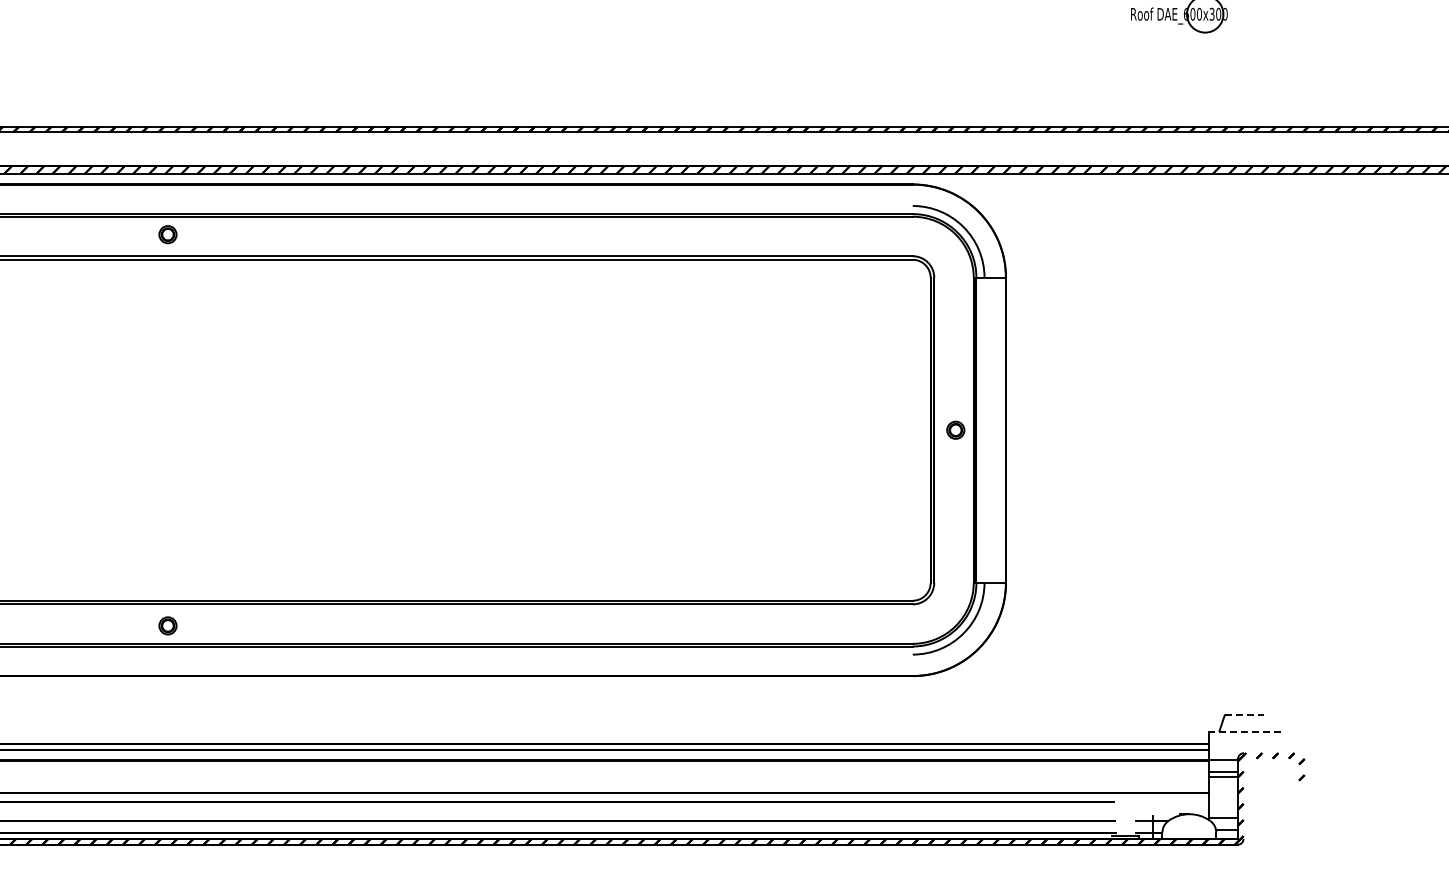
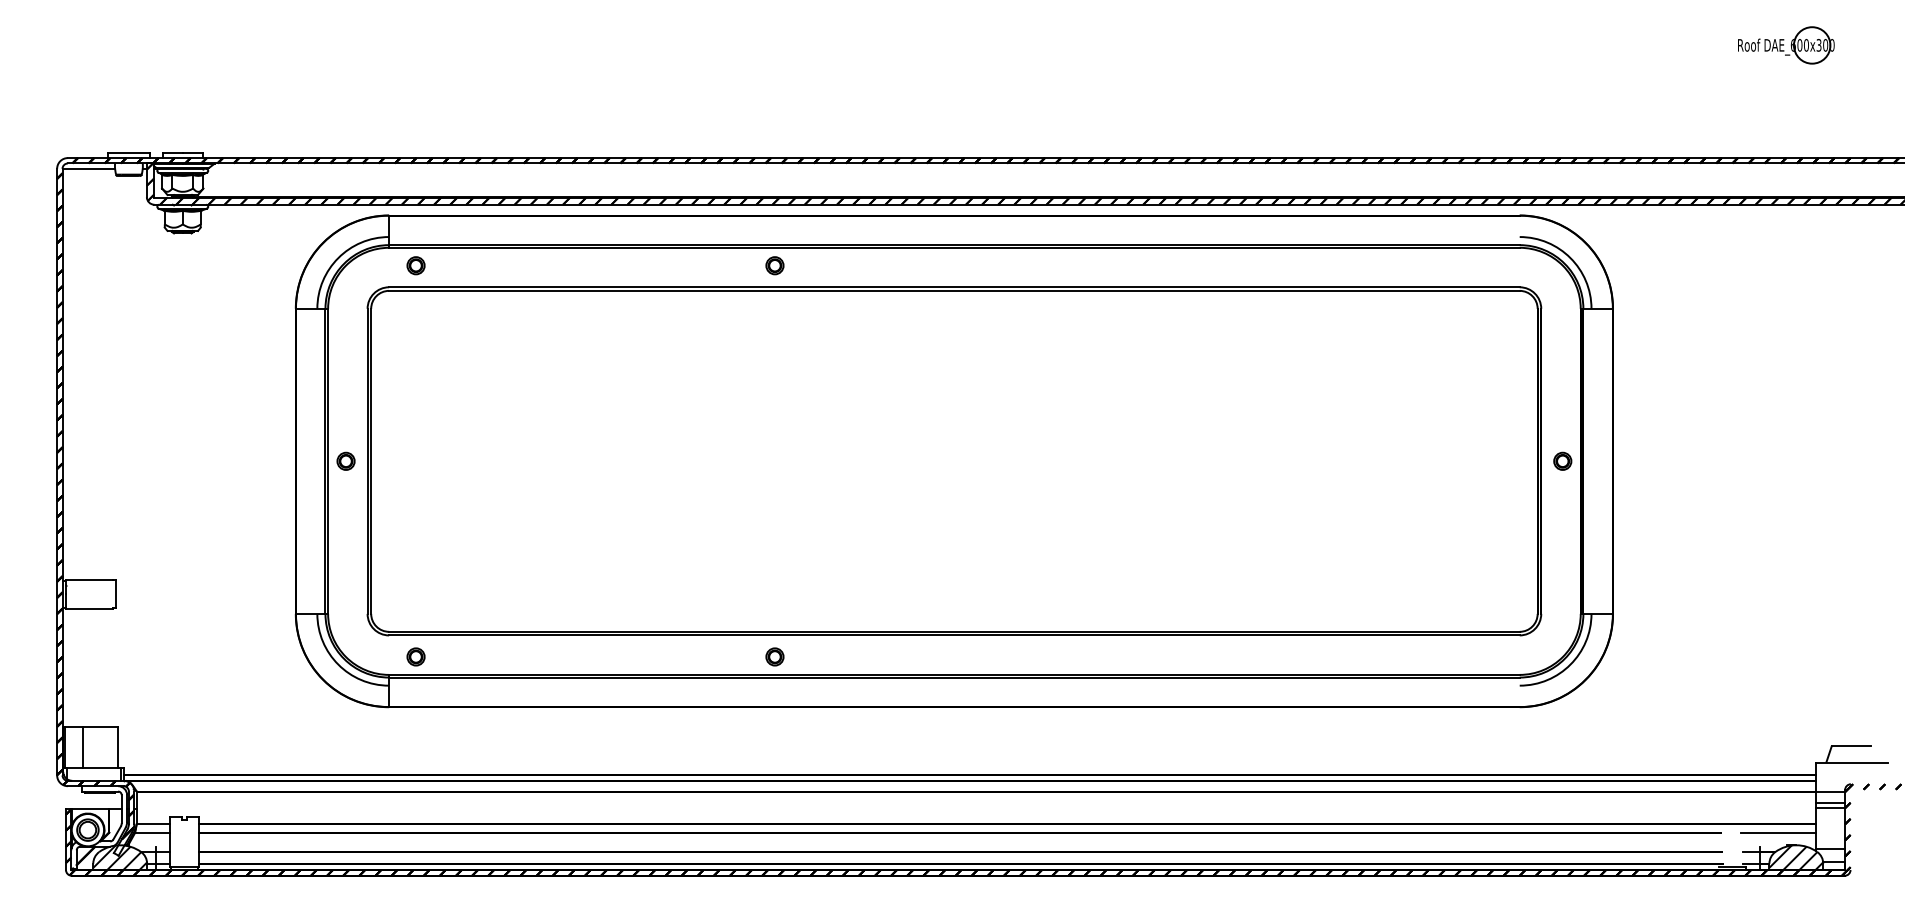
line: (1244, 714) -> (1851, 745), dashed -> solid
line: (1244, 731) -> (1851, 762), dashed -> solid
line: (1171, 801) -> (1778, 832), added
hatch: (1189, 826) -> (1796, 857), added

